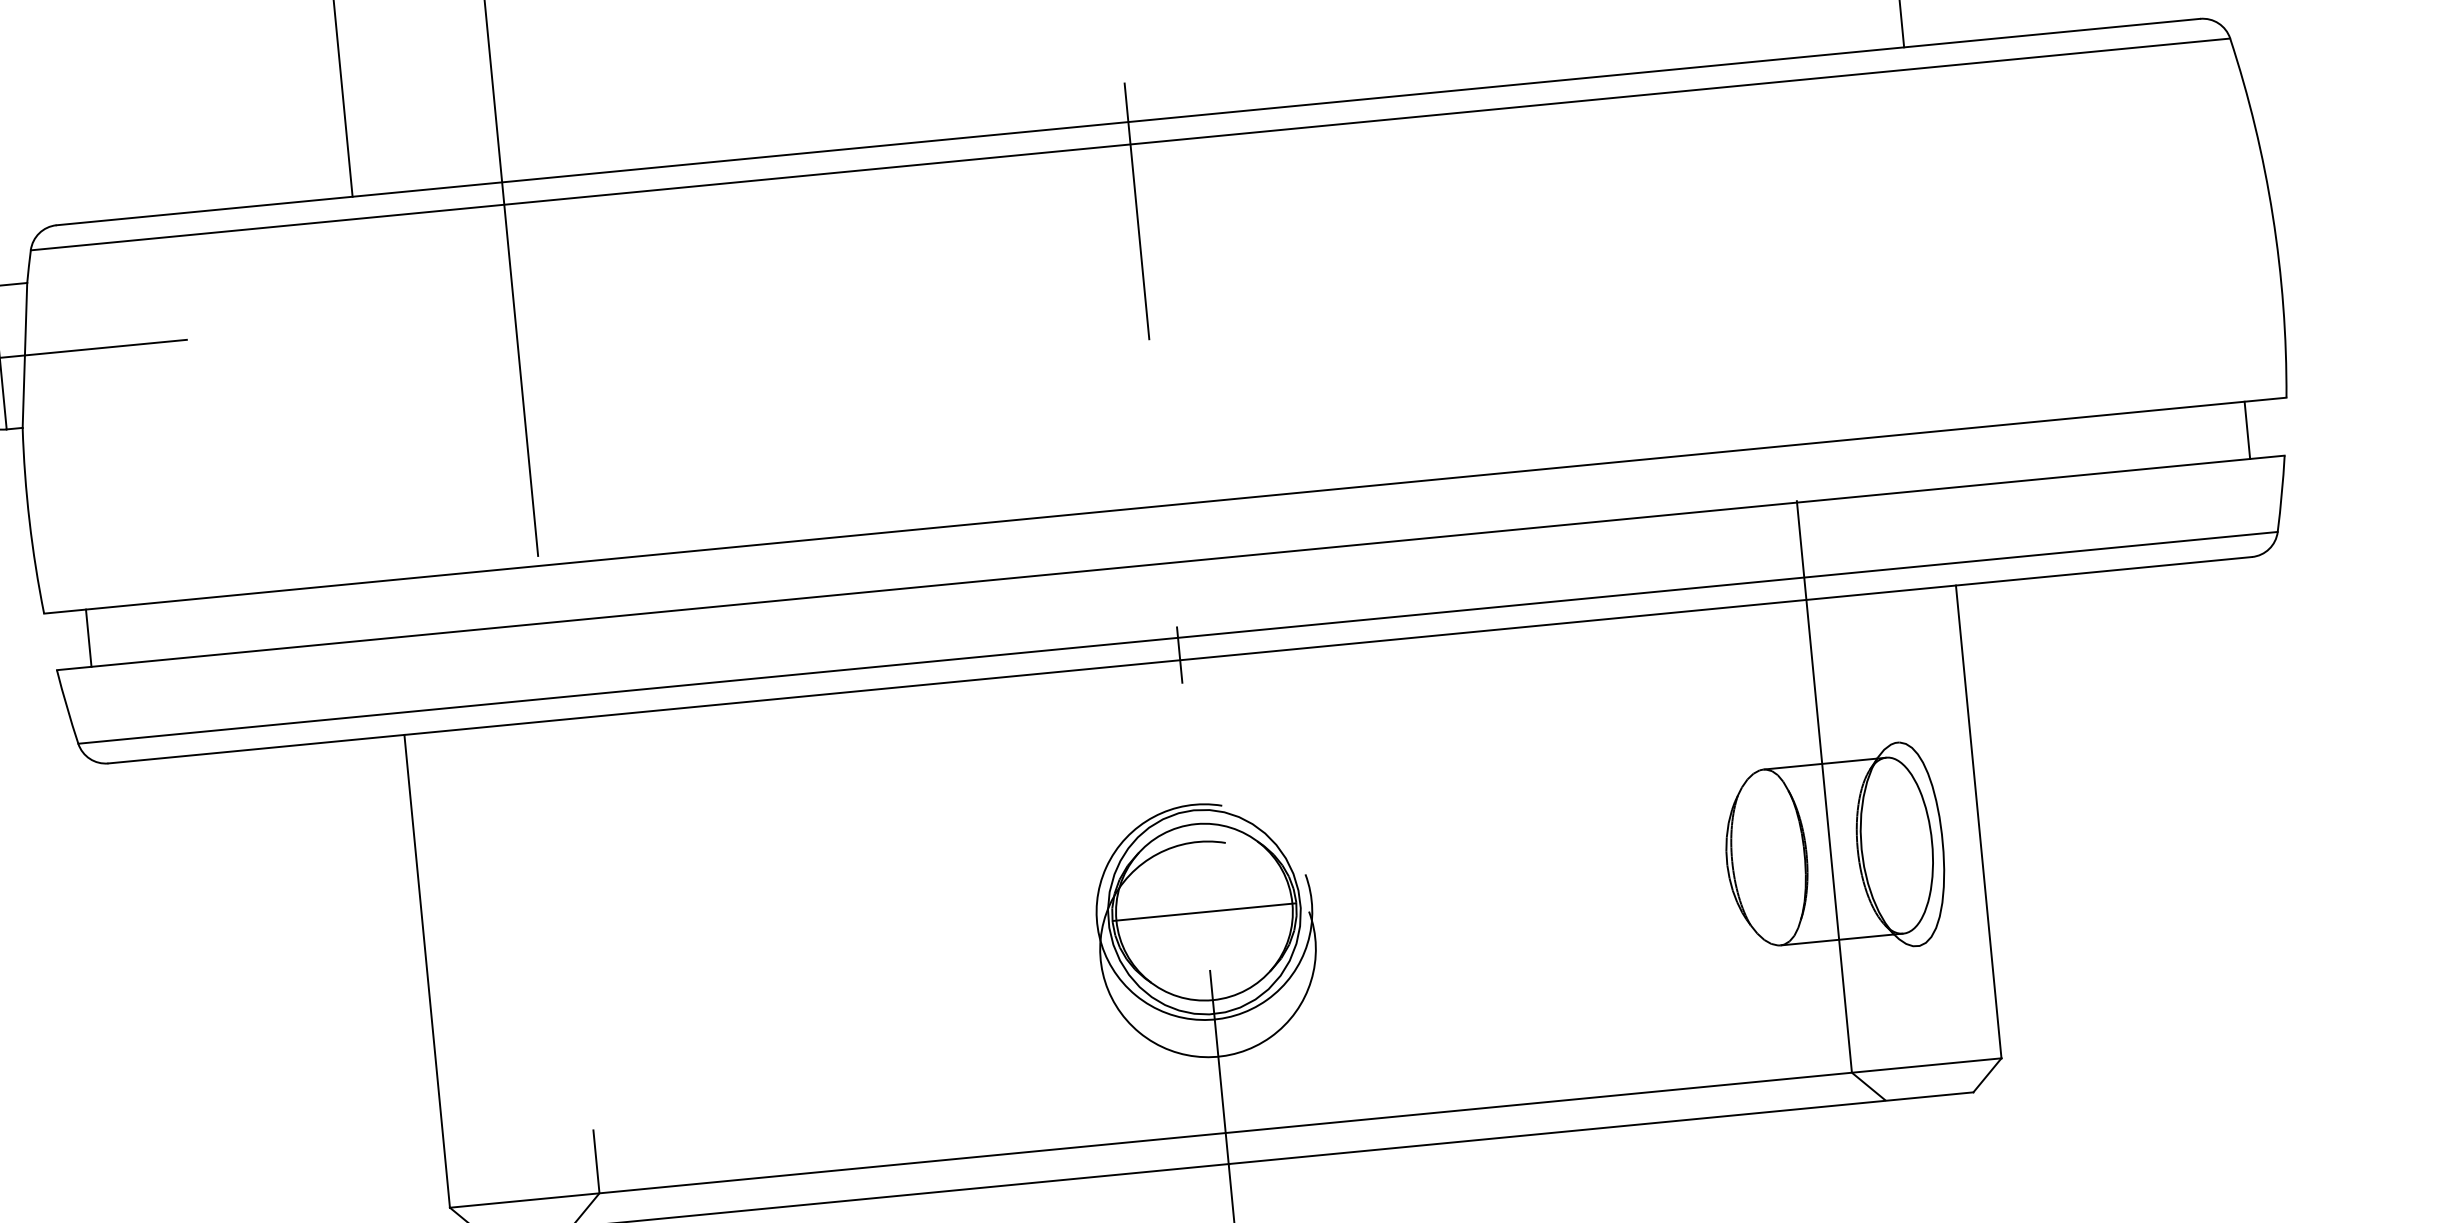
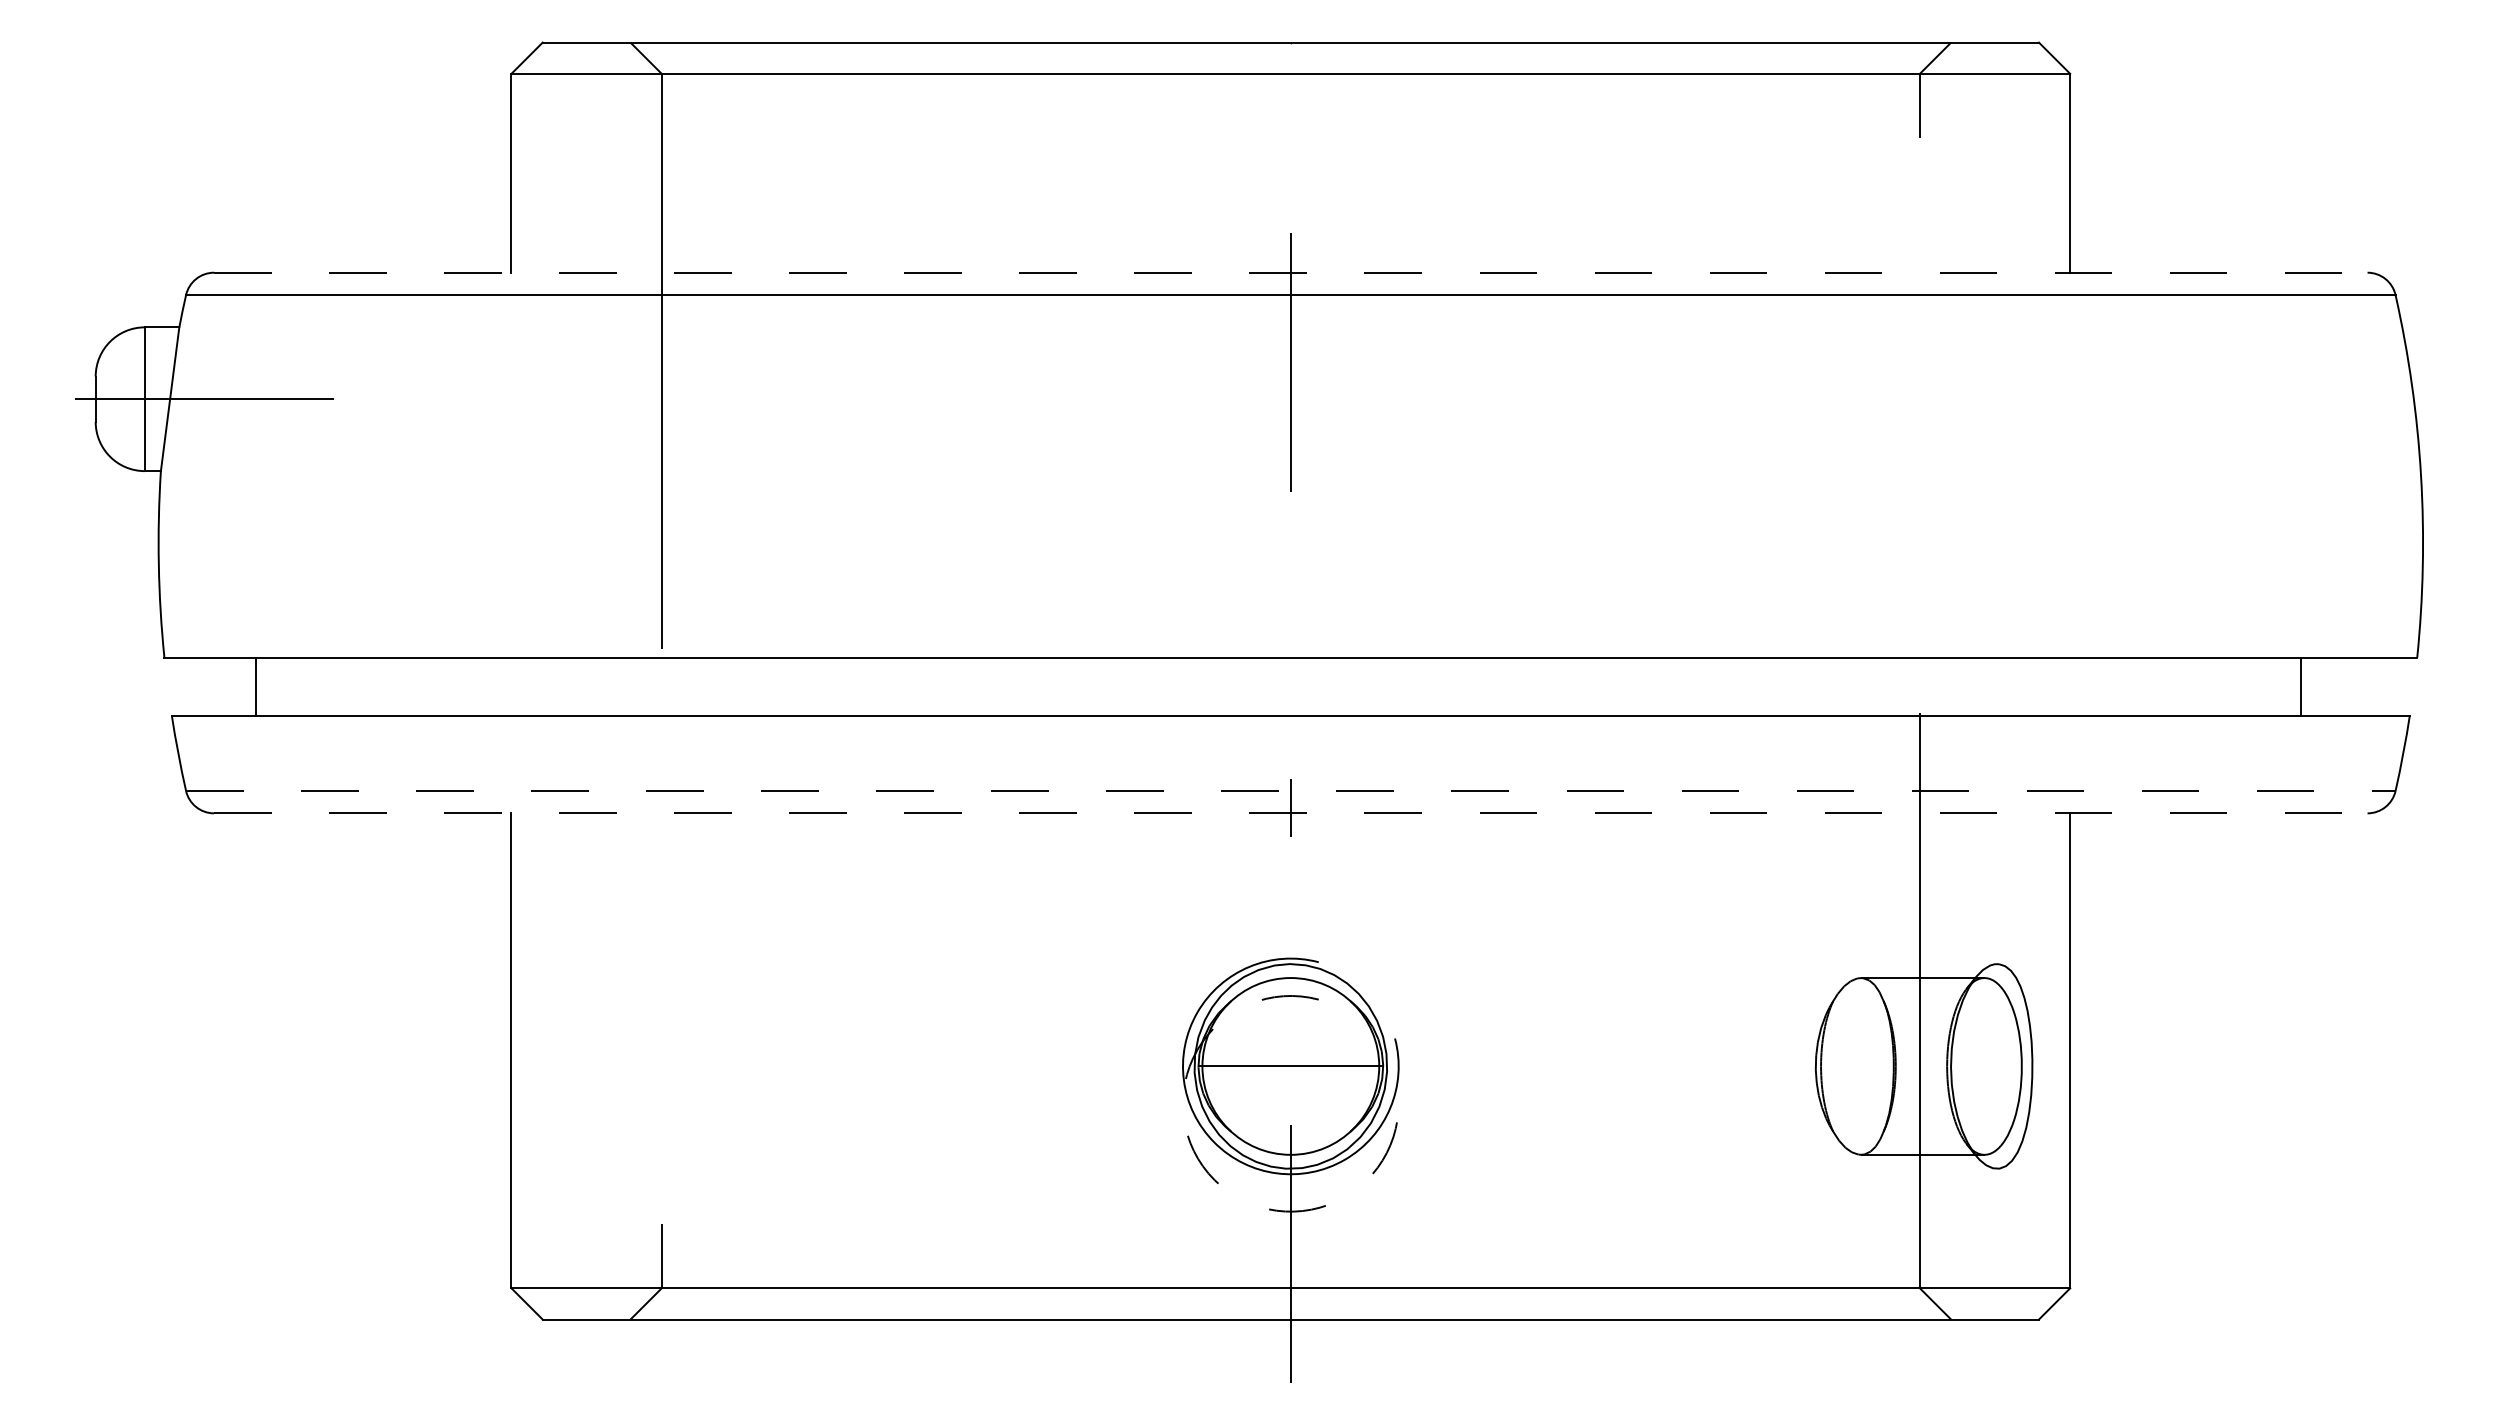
line: (1128, 121) -> (1290, 272), solid -> dashed
line: (2247, 430) -> (2301, 686), moved
line: (88, 637) -> (255, 686), moved
line: (1177, 637) -> (1290, 790), solid -> dashed
line: (1179, 660) -> (1290, 813), solid -> dashed
arc: (1139, 1033) -> (1214, 1180), solid -> dashed

